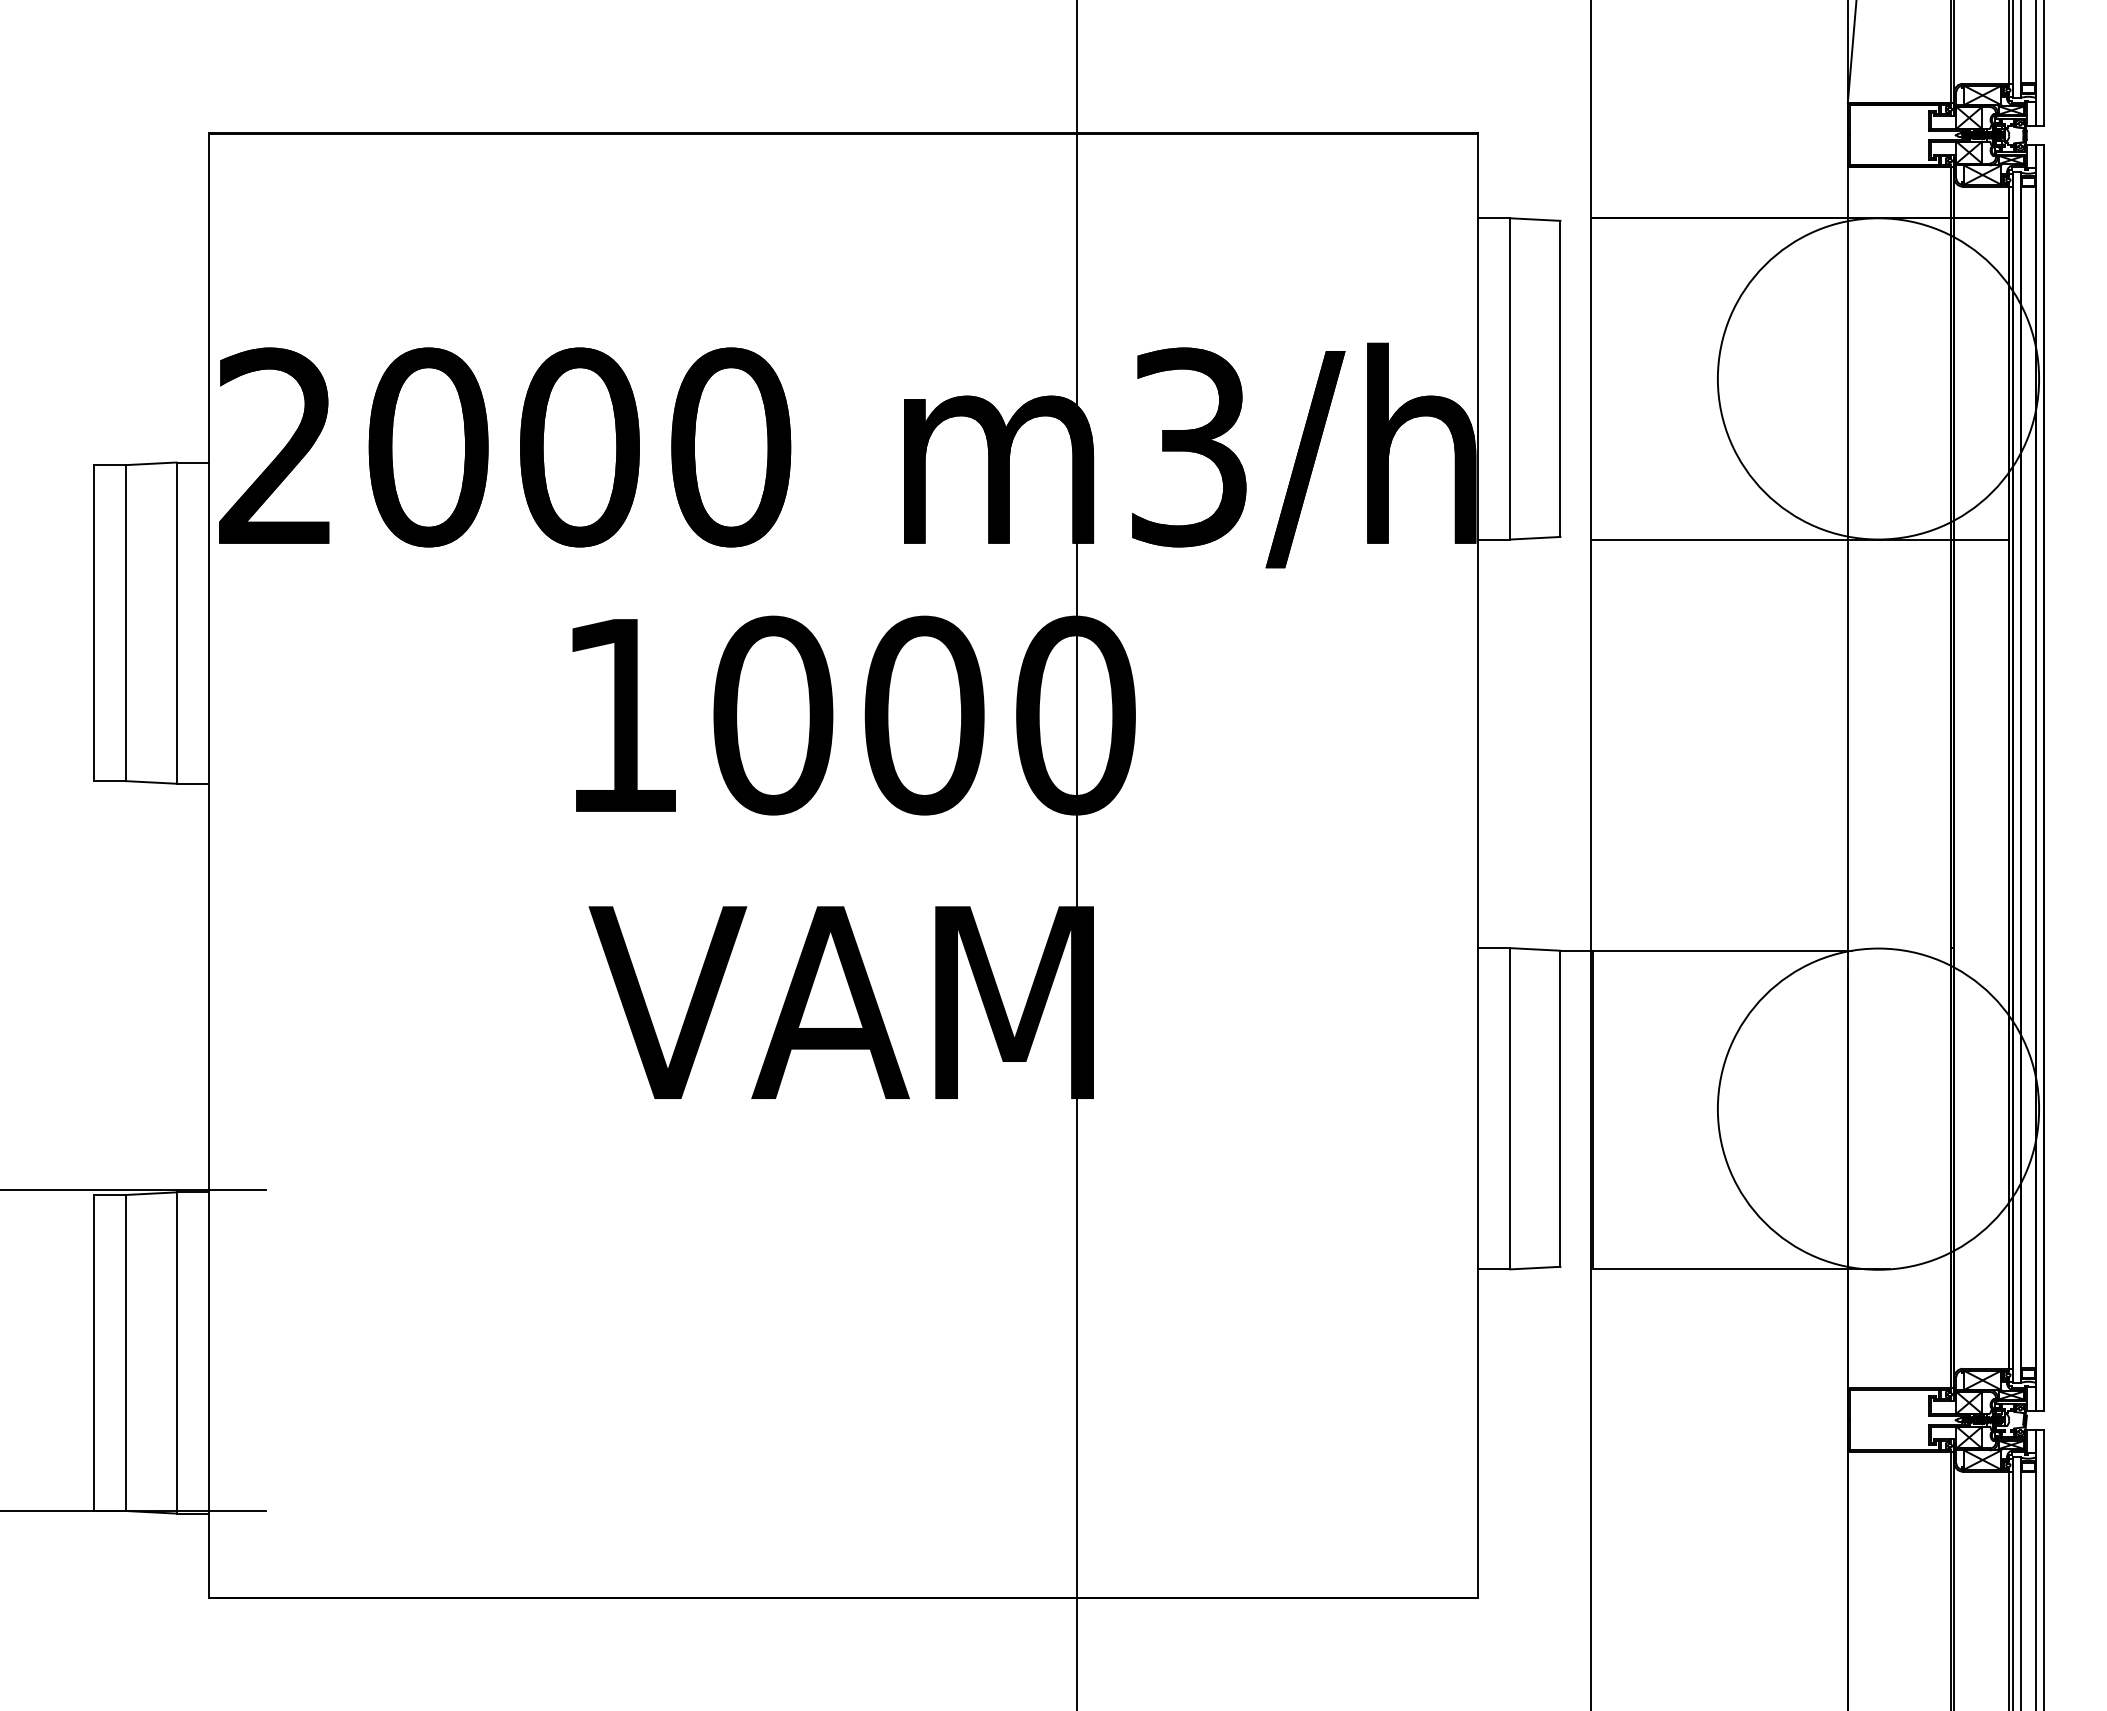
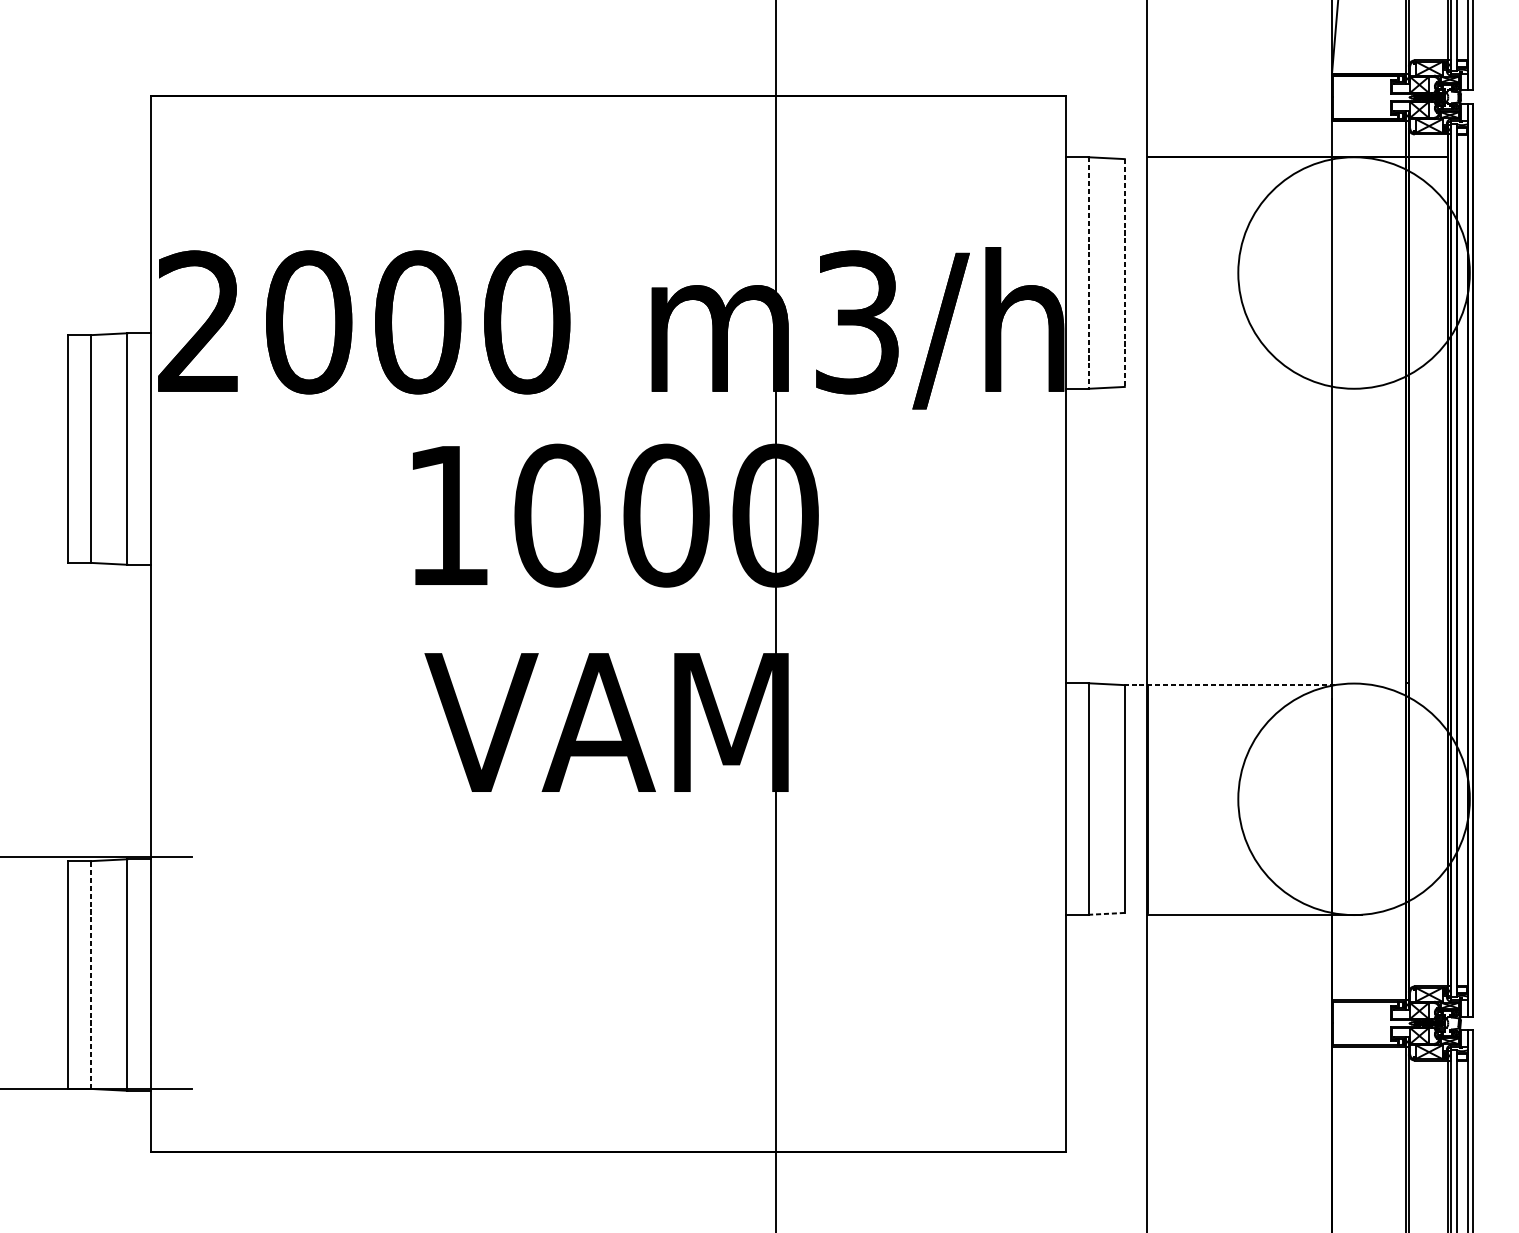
line: (1510, 378) -> (1088, 272), solid -> dashed
line: (1560, 379) -> (1124, 273), solid -> dashed
line: (1799, 539) -> (1297, 388), removed
line: (1706, 950) -> (1230, 684), solid -> dashed
line: (1534, 1268) -> (1106, 914), solid -> dashed
line: (126, 1352) -> (91, 974), solid -> dashed

